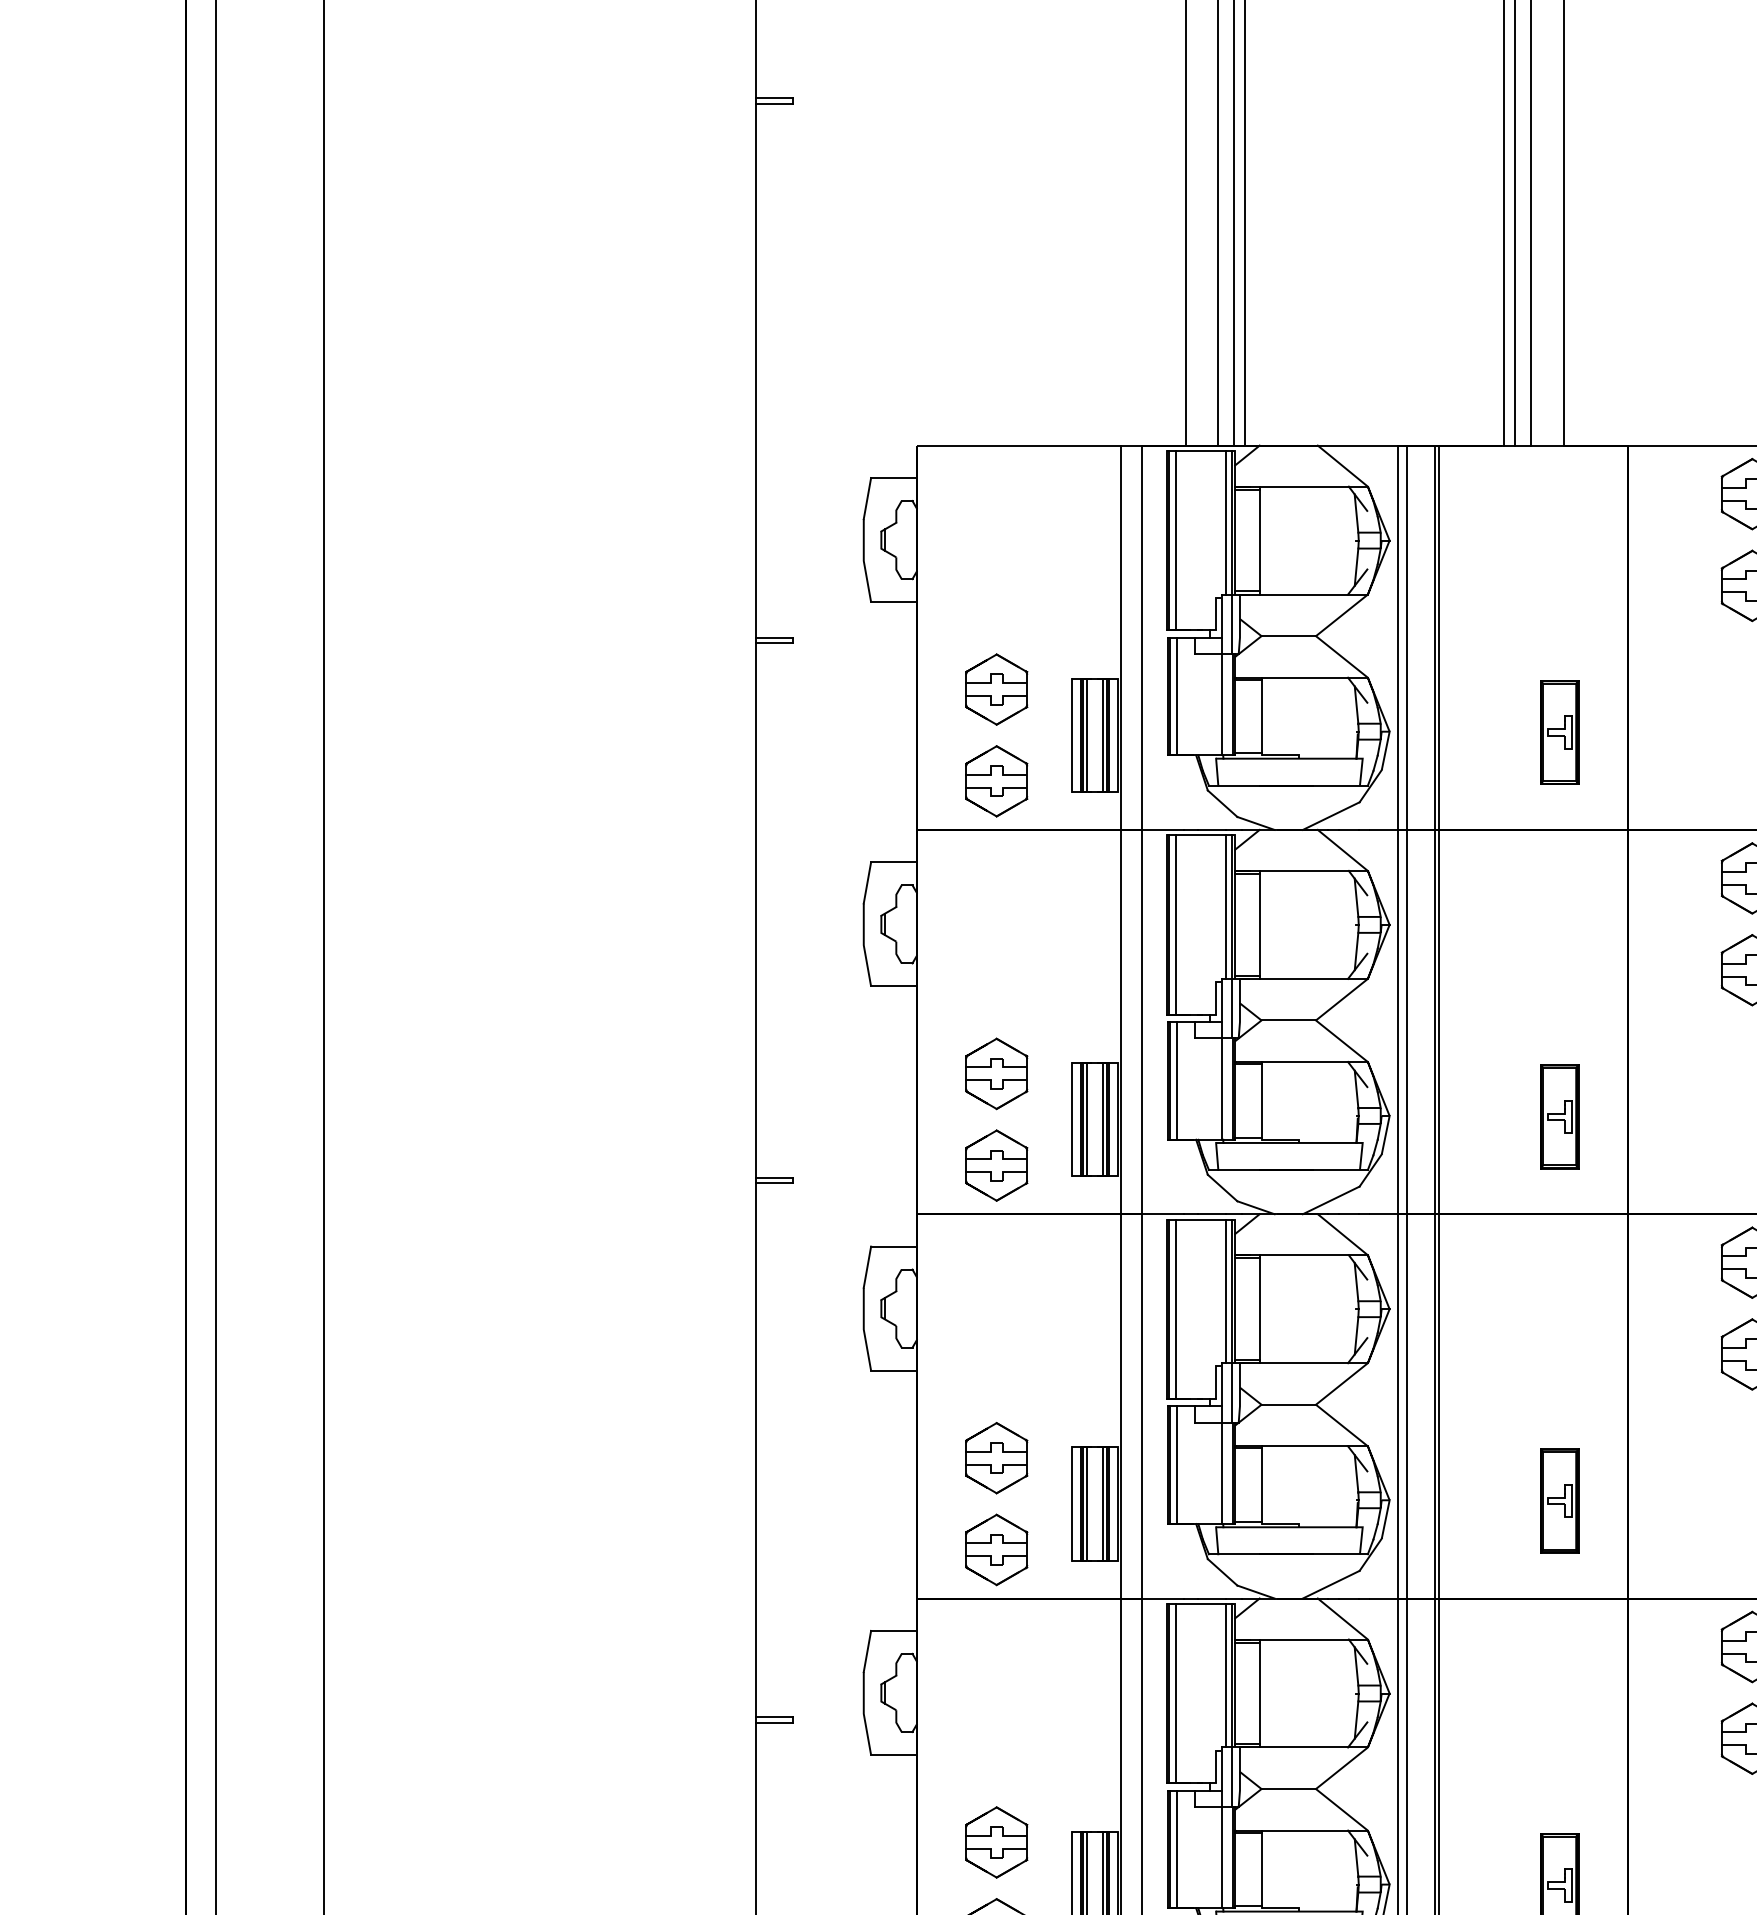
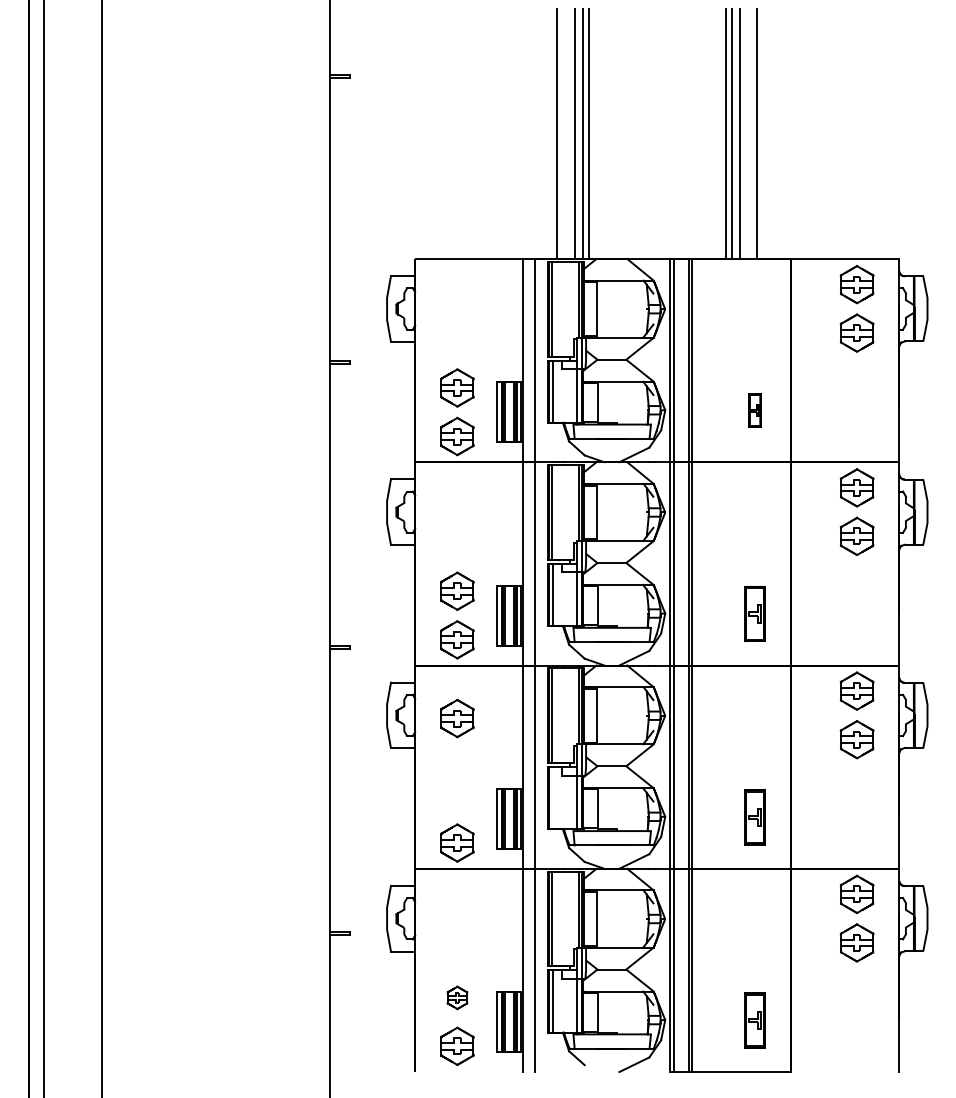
part: (1558, 732) -> (754, 410), size x0.6
part: (996, 1458) -> (457, 718), moved
line: (1176, 1465) -> (552, 798), removed
part: (996, 1841) -> (457, 997), size x0.6

